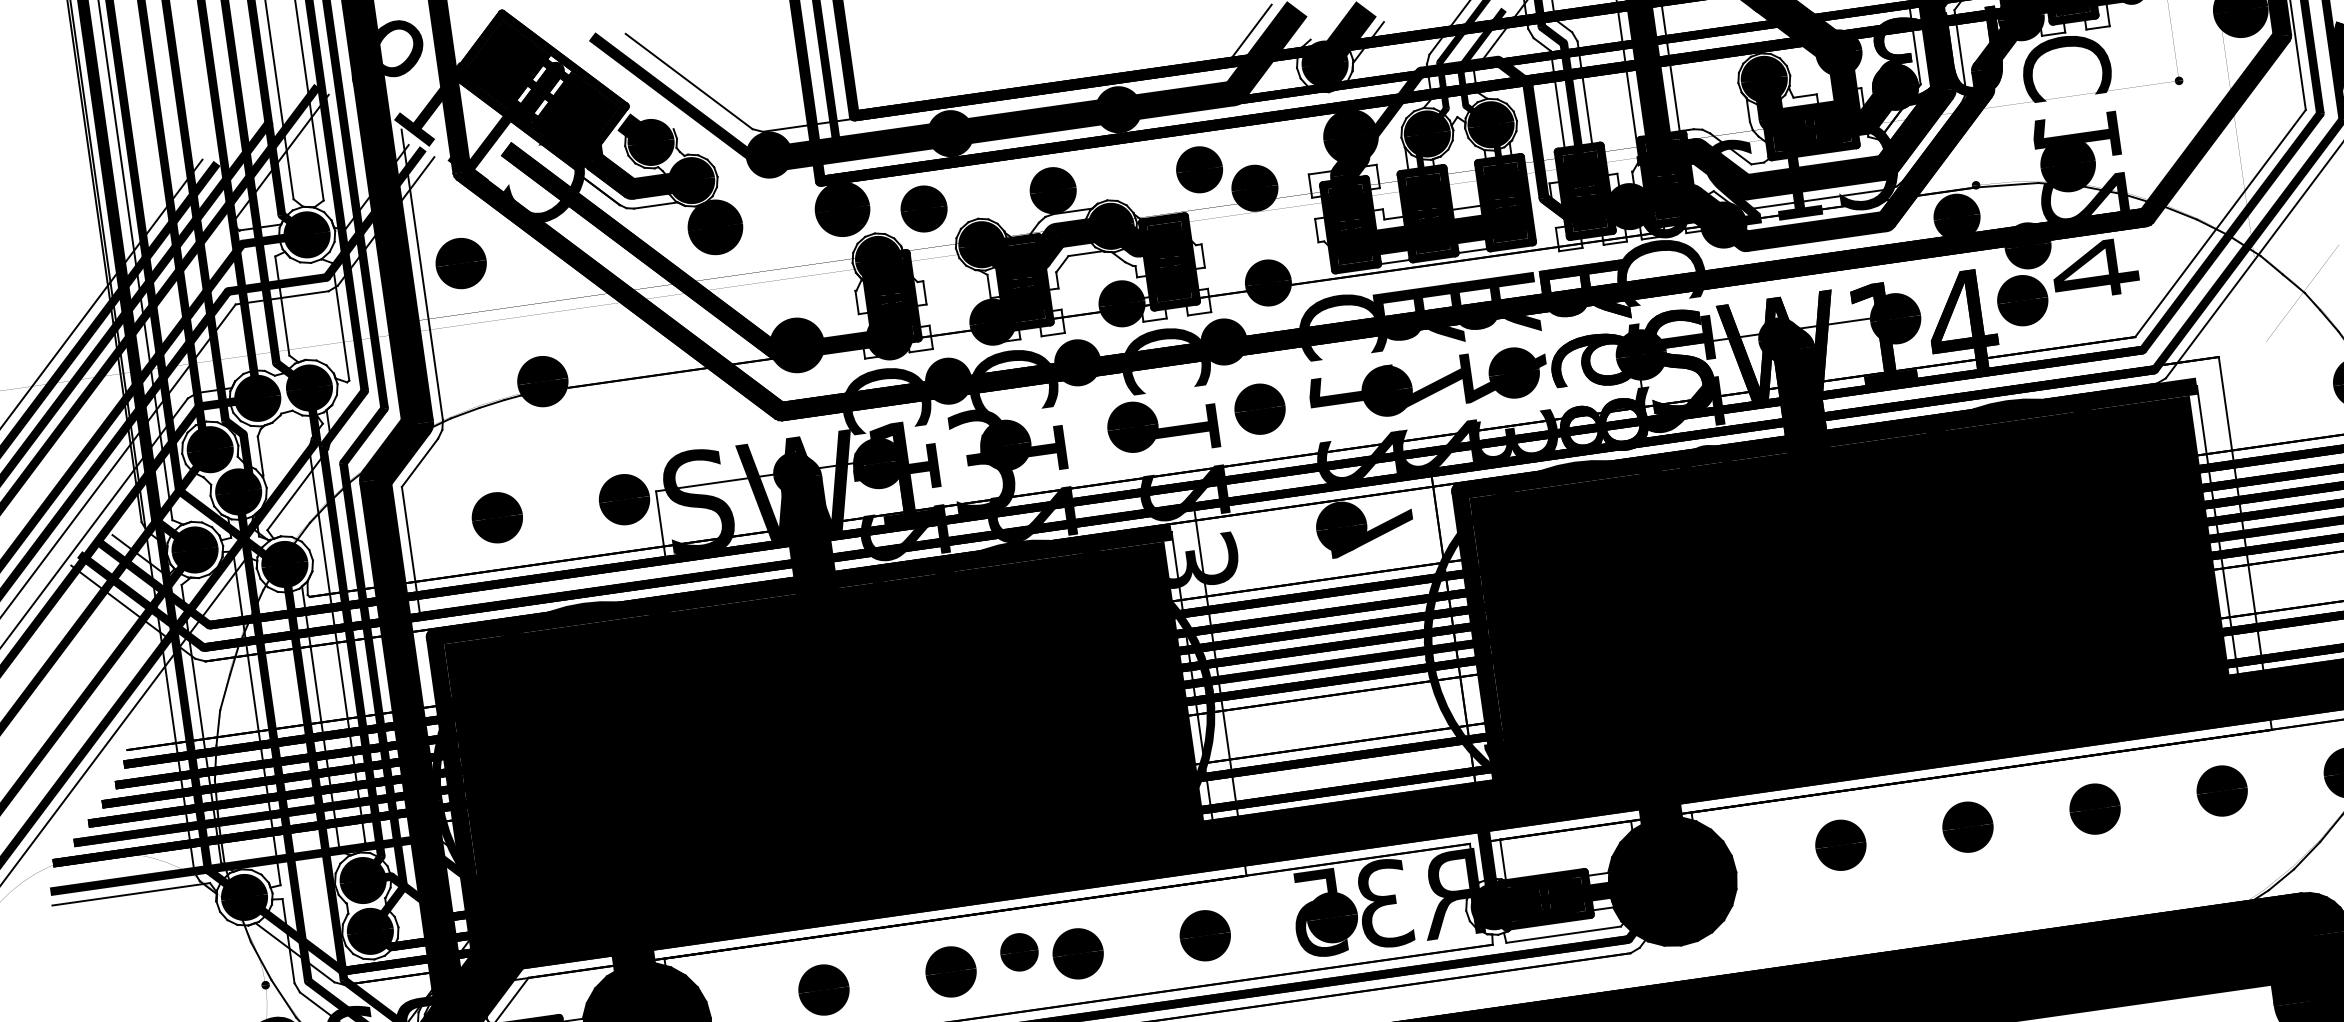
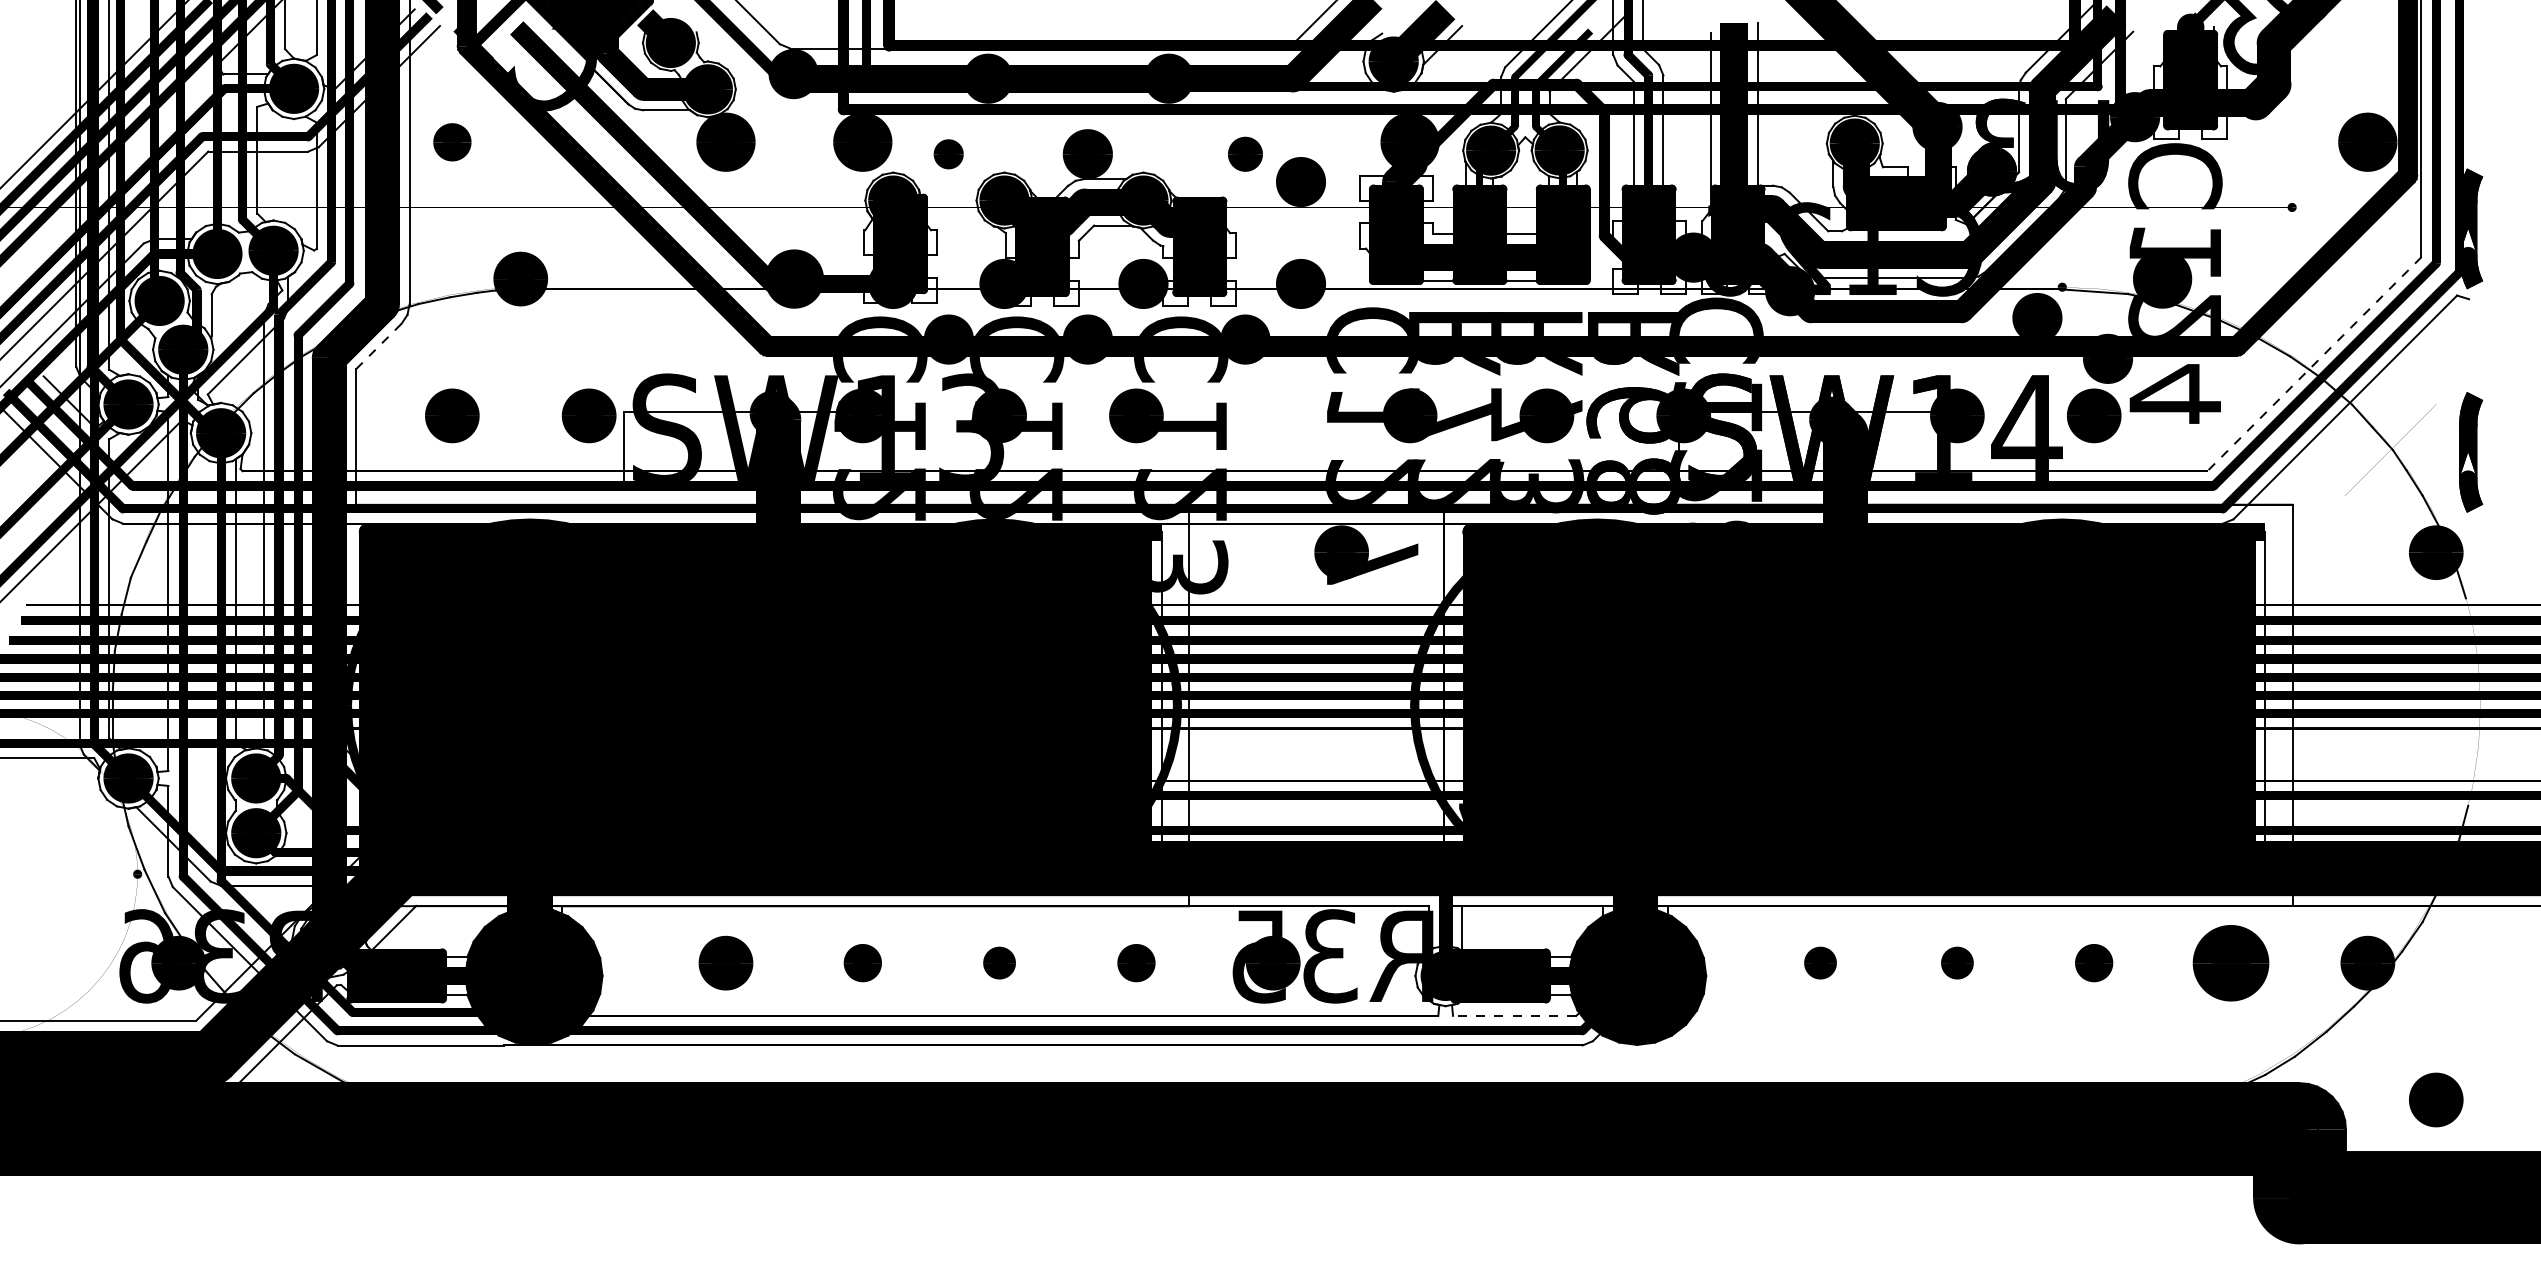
part: (1199, 170) -> (1245, 154), size x0.7
part: (923, 209) -> (948, 154), size x0.6
line: (2220, 223) -> (2314, 364), solid -> dashed
part: (461, 263) -> (452, 142), size x0.7
part: (1260, 408) -> (1273, 415), removed
line: (420, 462) -> (379, 346), solid -> dashed
part: (2221, 790) -> (2230, 962), size x1.4
part: (2094, 808) -> (2093, 962), size x0.7
part: (1968, 826) -> (1957, 962), size x0.6
part: (1840, 844) -> (1820, 962), size x0.6
line: (1563, 934) -> (1514, 1015), solid -> dashed
part: (1205, 935) -> (1136, 962), size x0.7
part: (1019, 952) -> (937, 952), removed
part: (1077, 953) -> (999, 962), size x0.6
part: (950, 971) -> (862, 962), size x0.7

